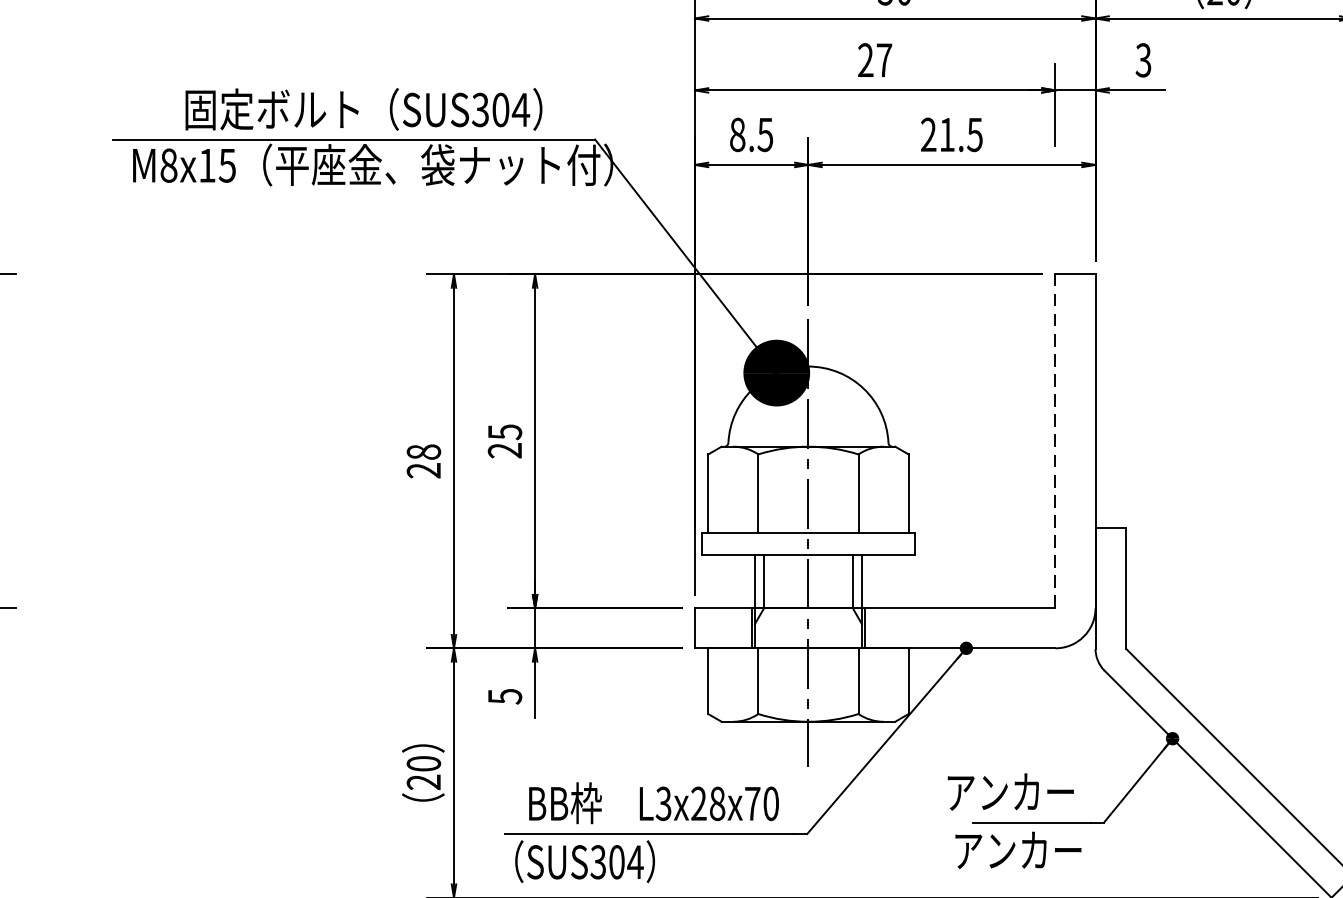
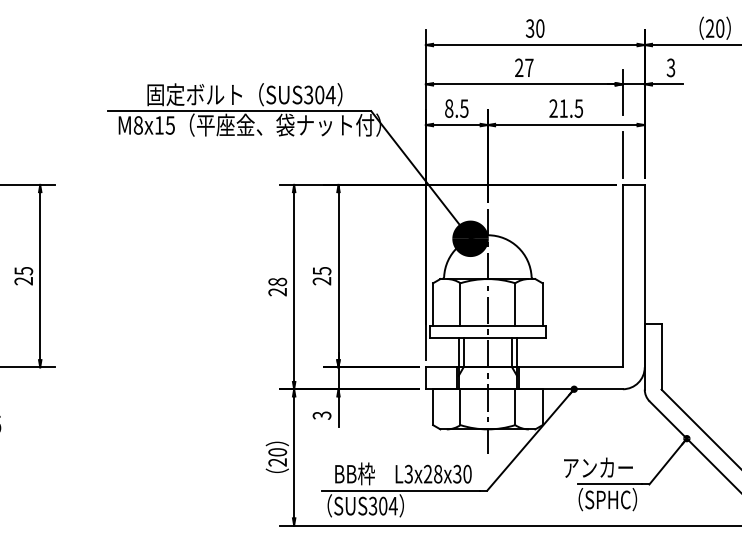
line: (1054, 218) -> (622, 154), added
line: (1054, 440) -> (622, 275), dashed -> solid
text: (504, 696) -> (321, 415), 5 -> 3
text: (752, 802) -> (457, 473), L3x28x70 -> L3x28x30
text: (1018, 850) -> (602, 499), アンカー -> （SPHC）

